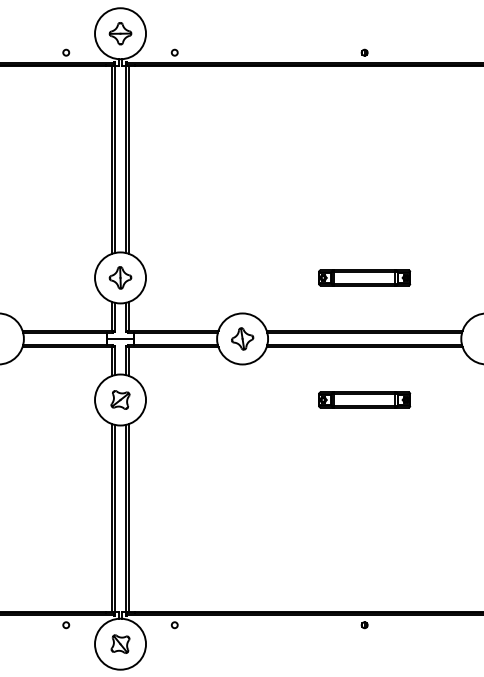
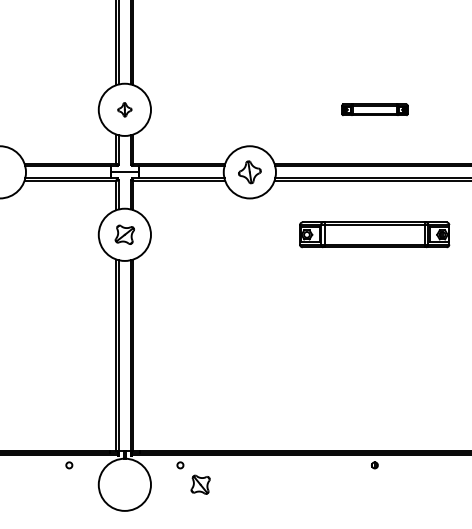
part: (120, 277) -> (124, 109), size x0.6
part: (364, 277) -> (374, 109), size x0.7
part: (364, 399) -> (374, 234), size x1.6
part: (120, 643) -> (200, 484), moved

